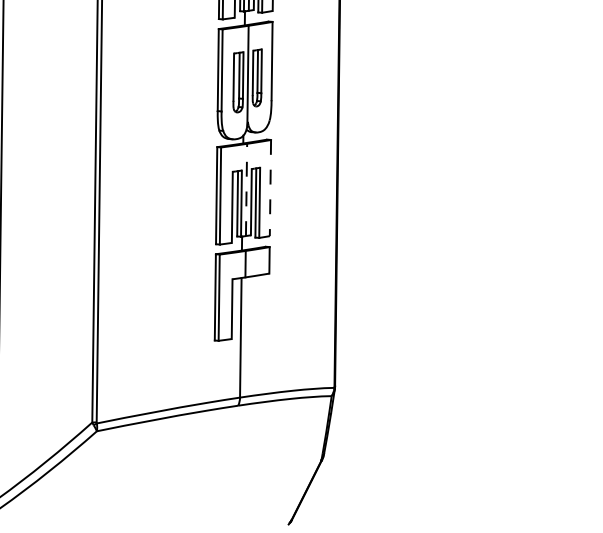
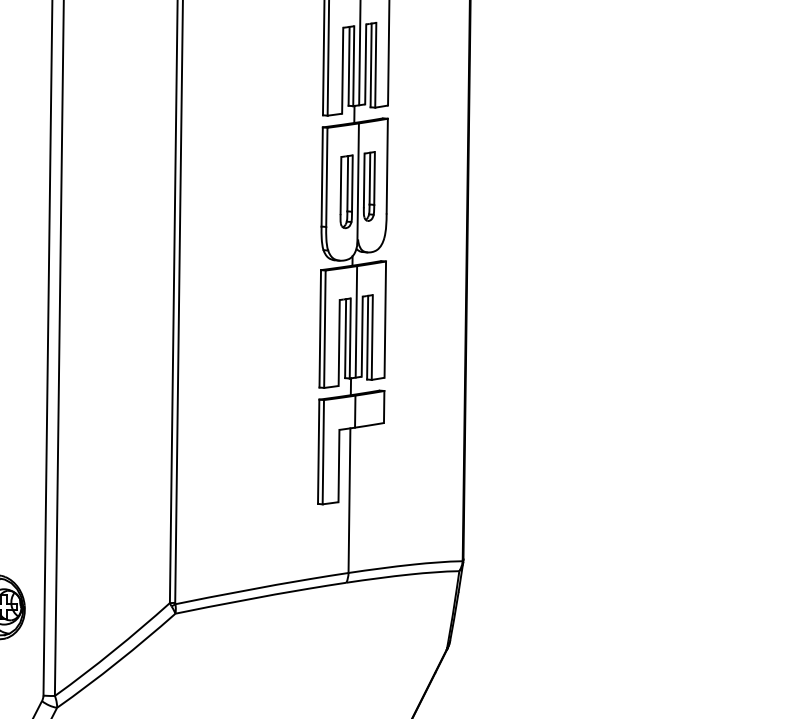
line: (270, 188) -> (385, 320), dashed -> solid
line: (246, 189) -> (356, 321), dashed -> solid

